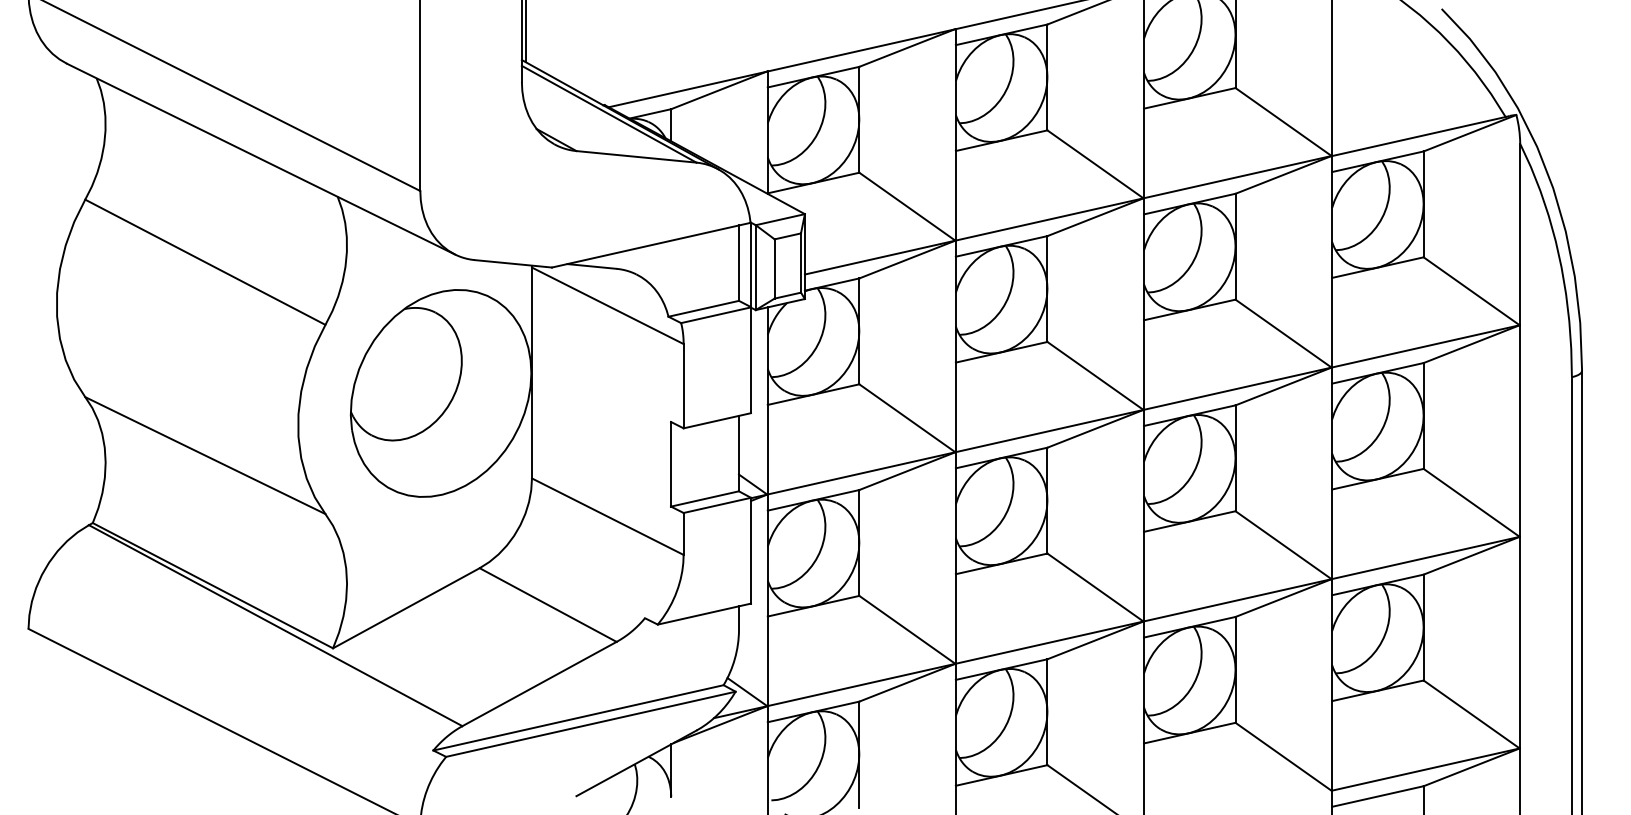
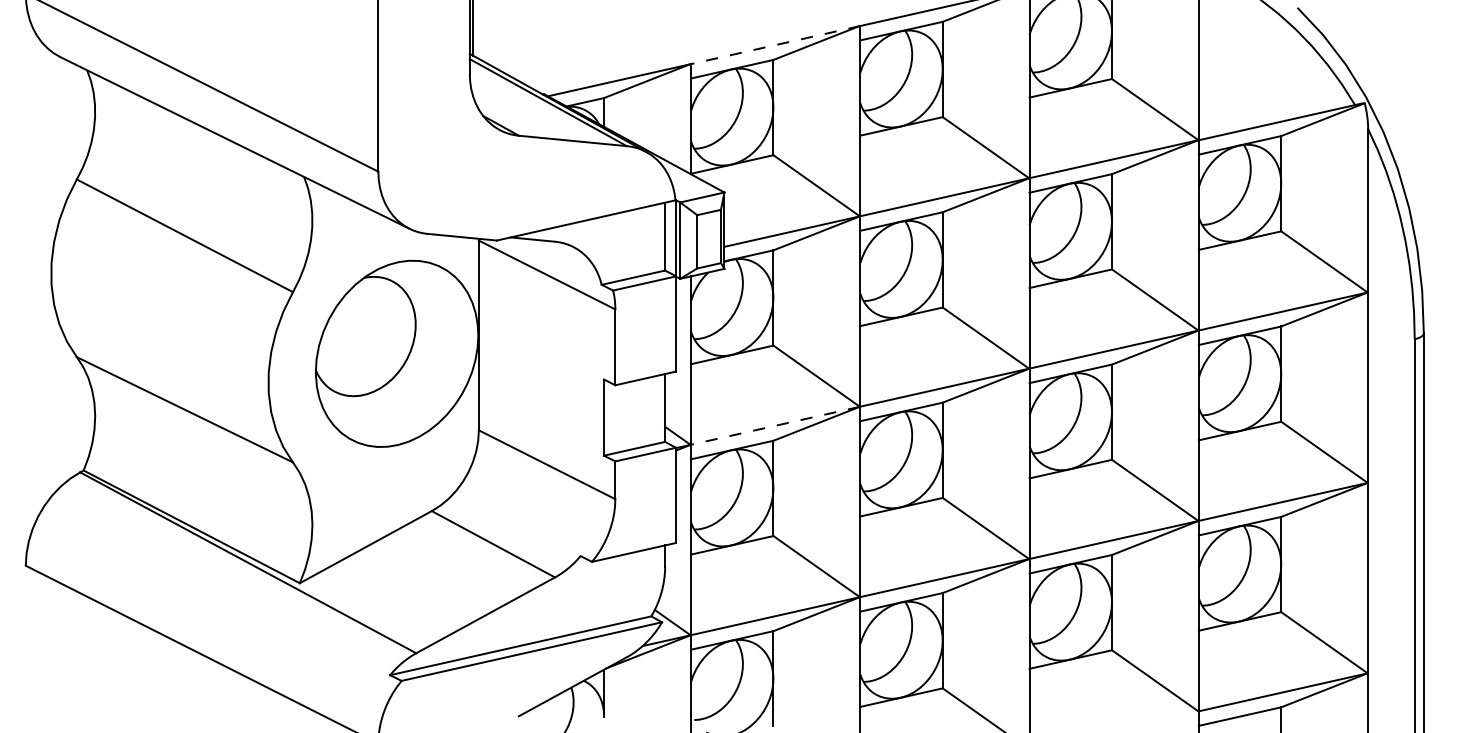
line: (861, 50) -> (775, 45), solid -> dashed
line: (861, 473) -> (775, 425), solid -> dashed

